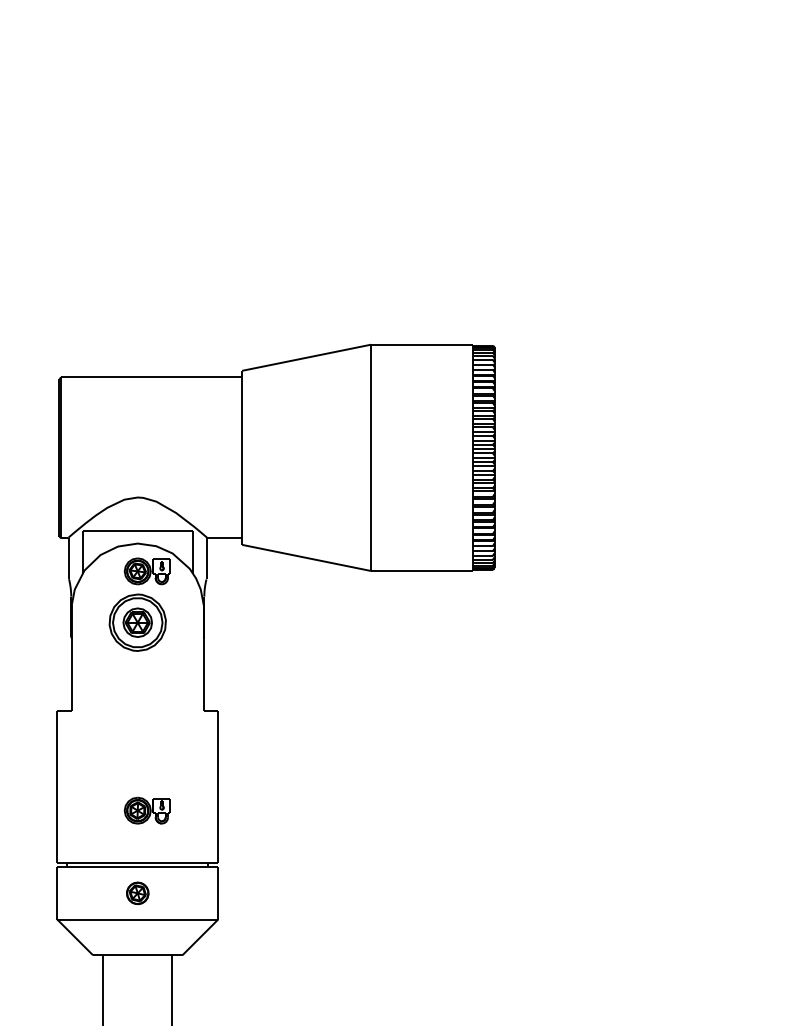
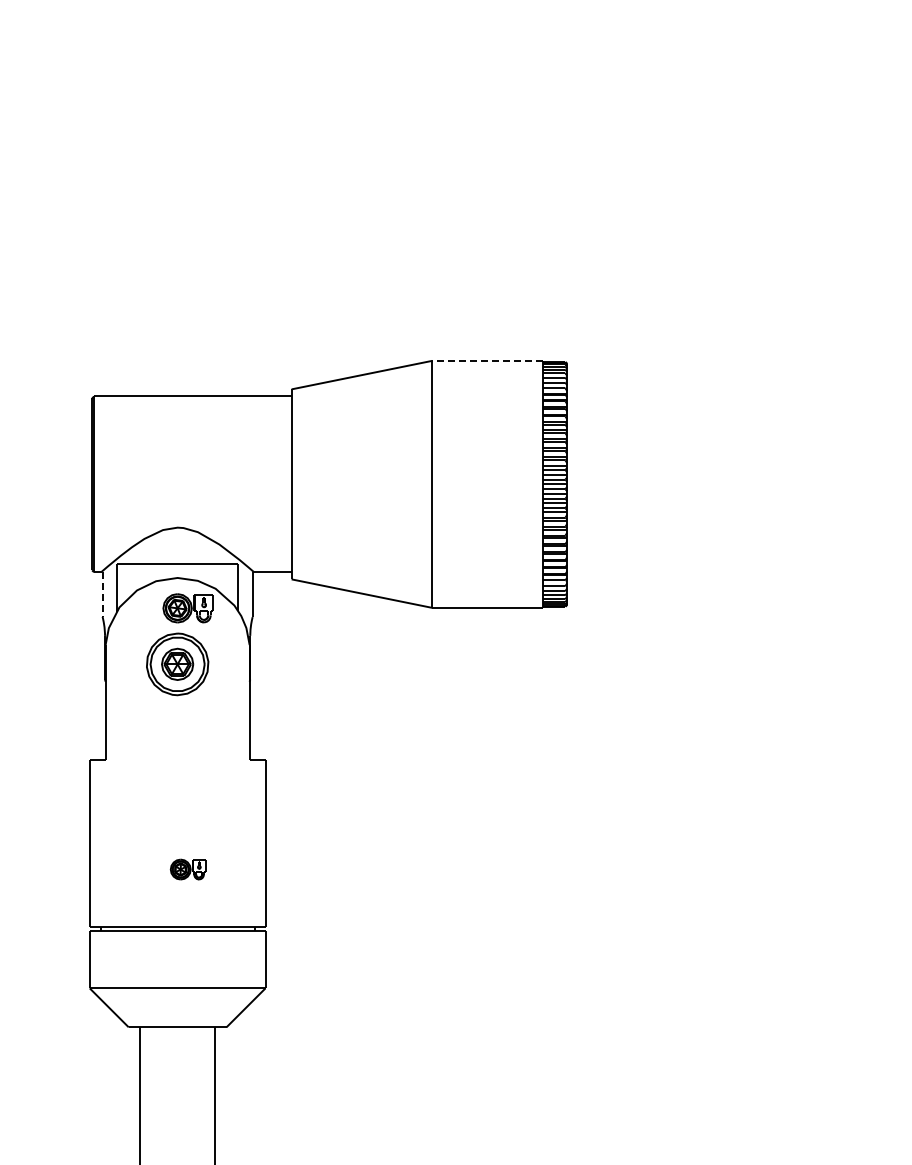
line: (421, 344) -> (487, 360), solid -> dashed
line: (68, 558) -> (102, 594), solid -> dashed
part: (146, 810) -> (187, 869), size x0.7
part: (137, 893) -> (177, 959), removed

